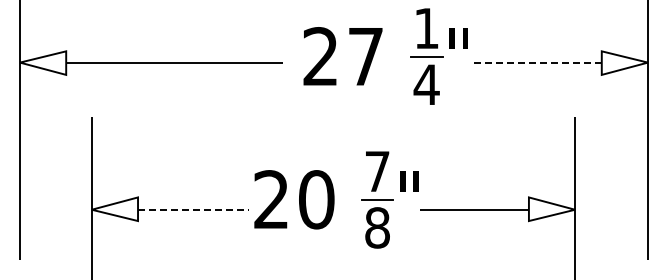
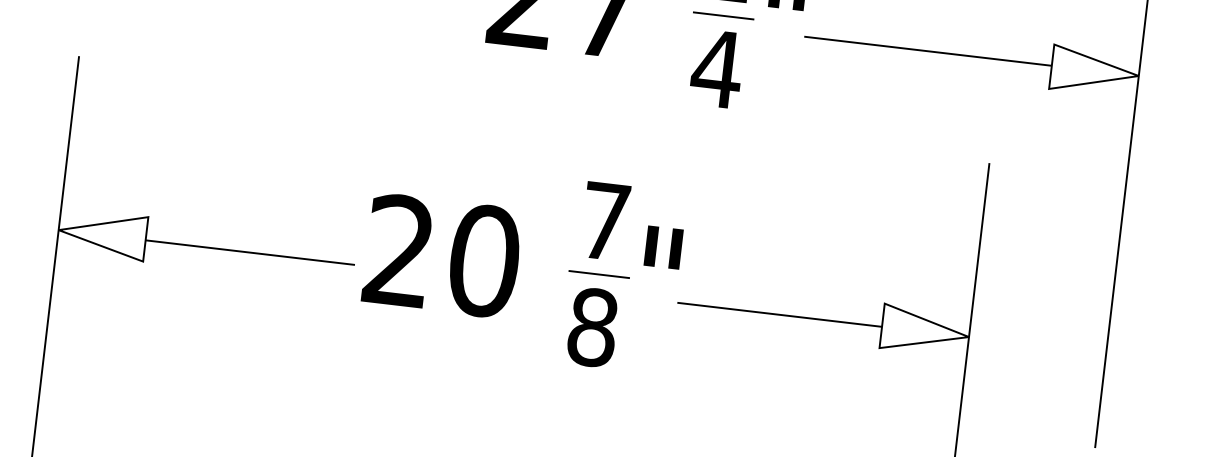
line: (536, 62) -> (928, 51), dashed -> solid
line: (193, 209) -> (250, 252), dashed -> solid

